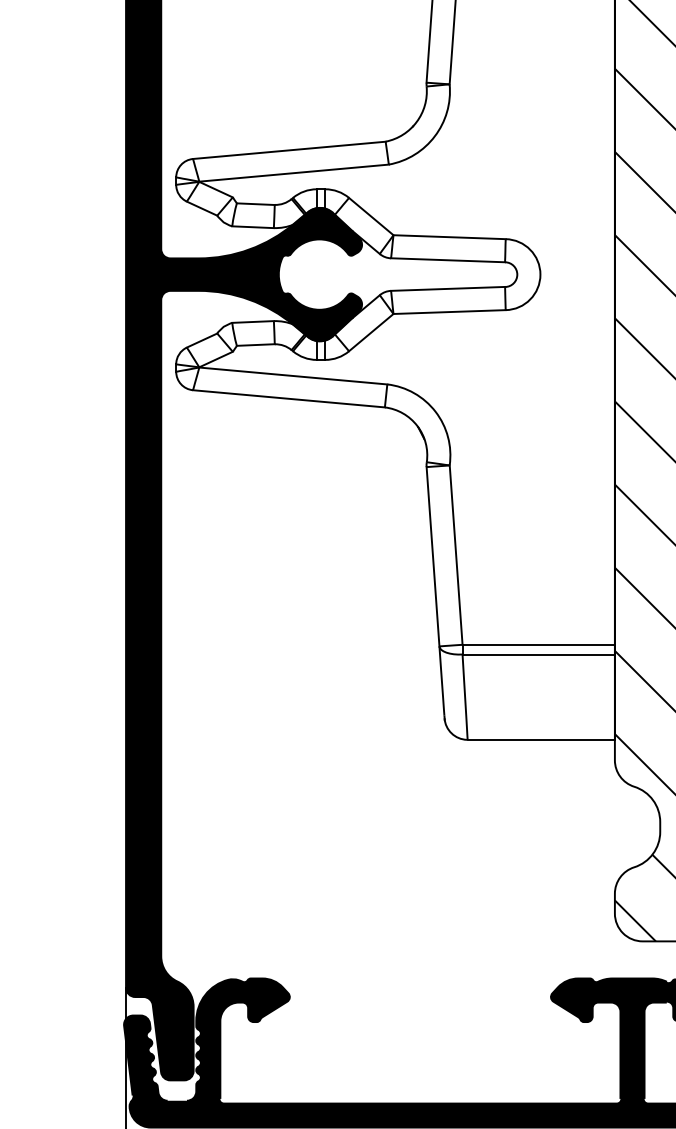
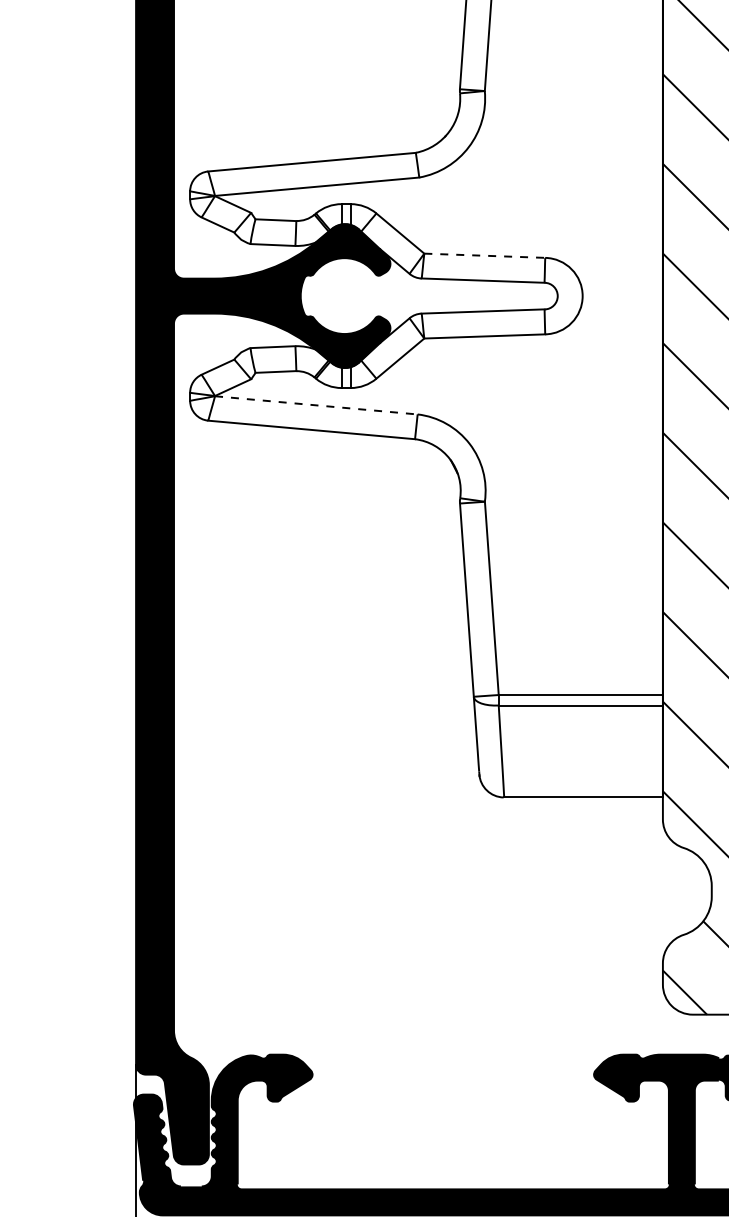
line: (450, 237) -> (485, 256), solid -> dashed
line: (293, 376) -> (316, 405), solid -> dashed

